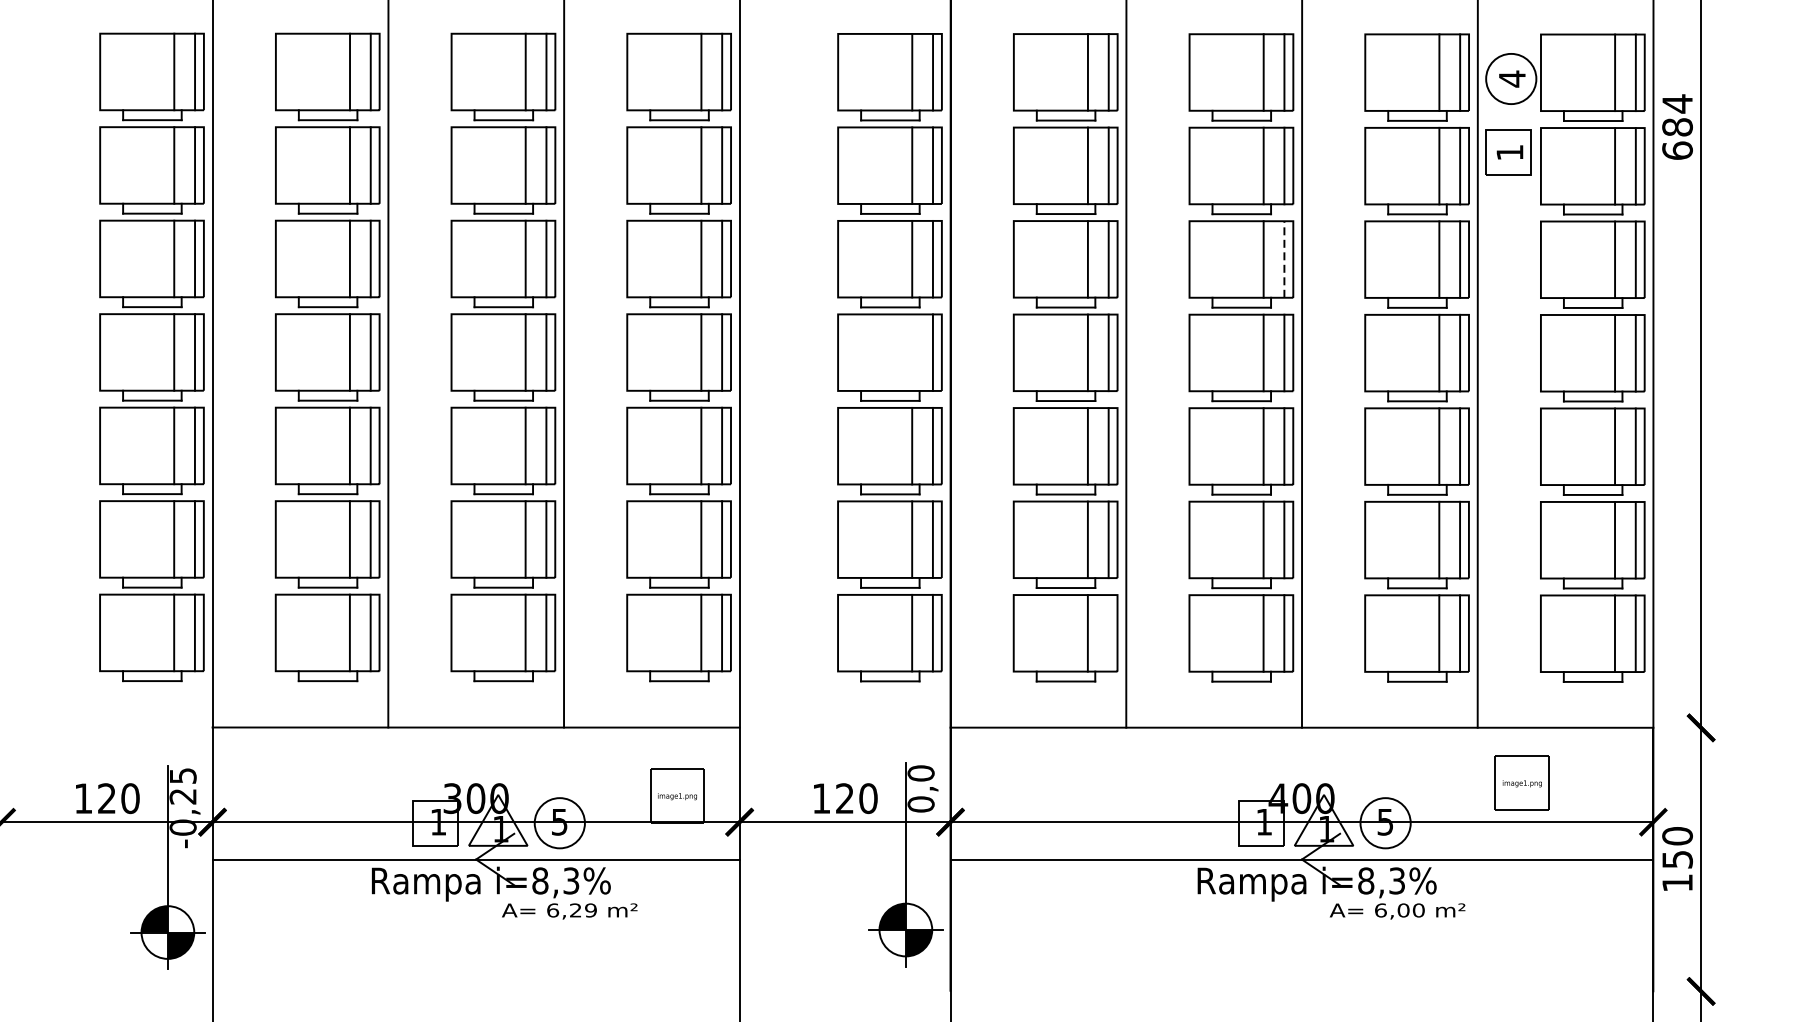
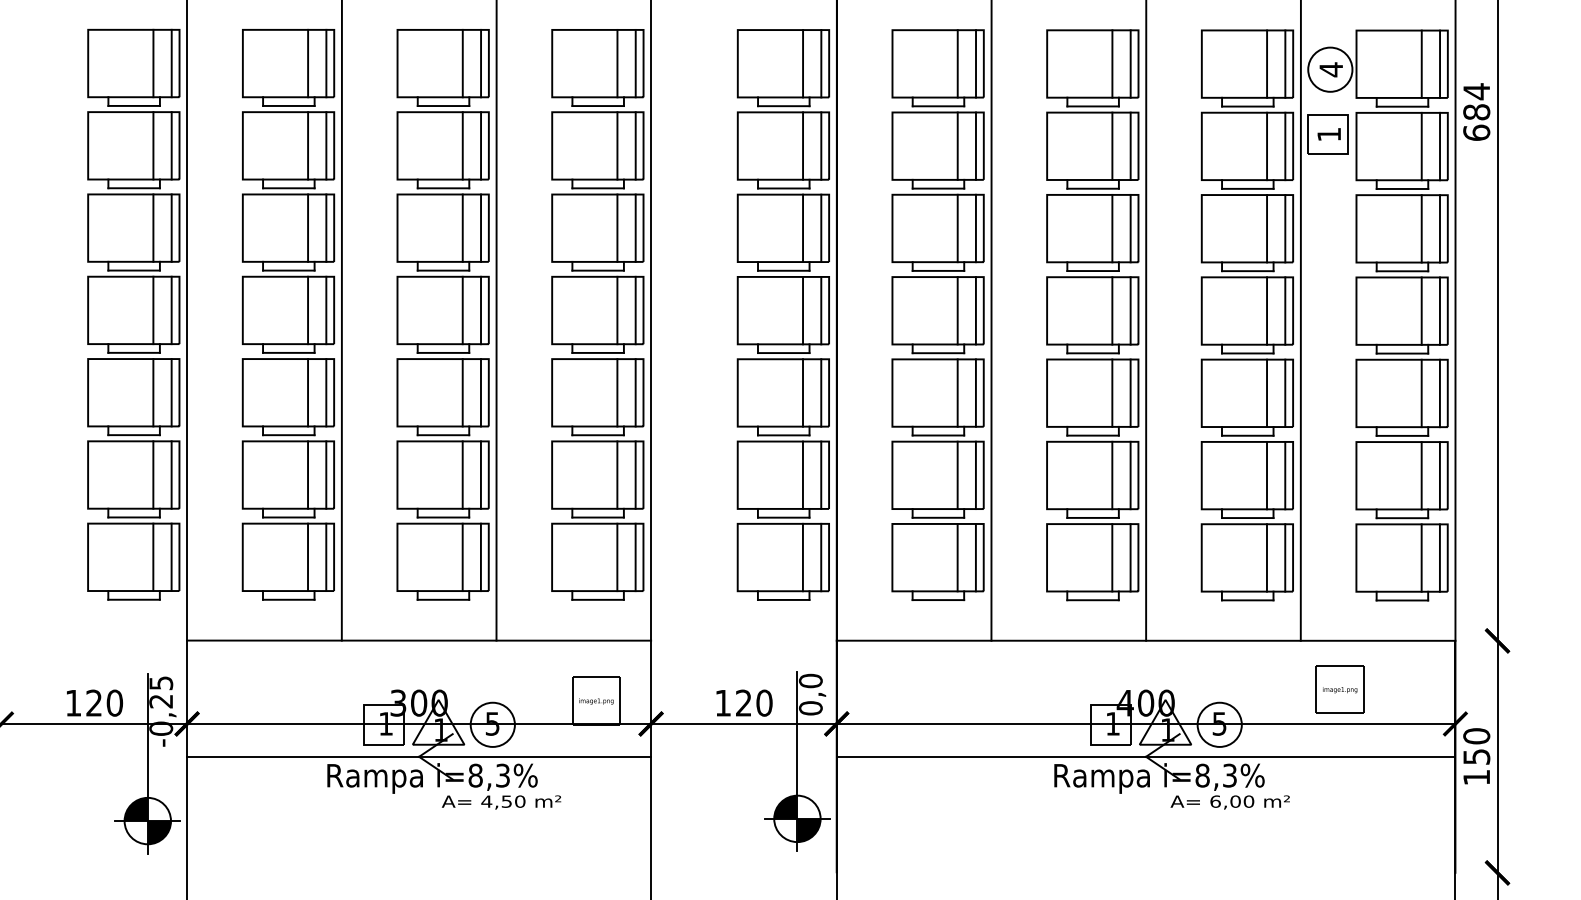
line: (1284, 259) -> (1130, 228), dashed -> solid
line: (912, 352) -> (803, 310), added
line: (1108, 633) -> (975, 557), added
text: (571, 910) -> (503, 801), 6,29 -> 4,50

